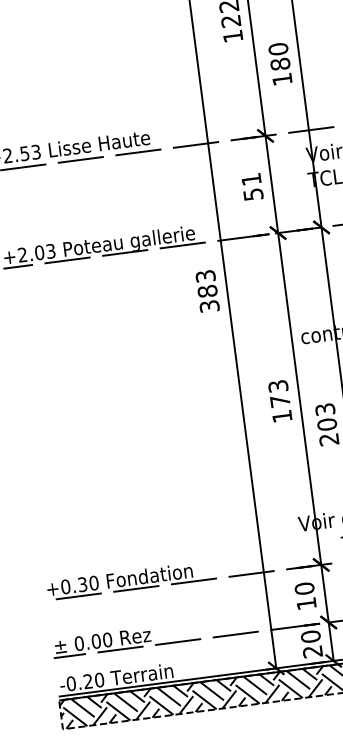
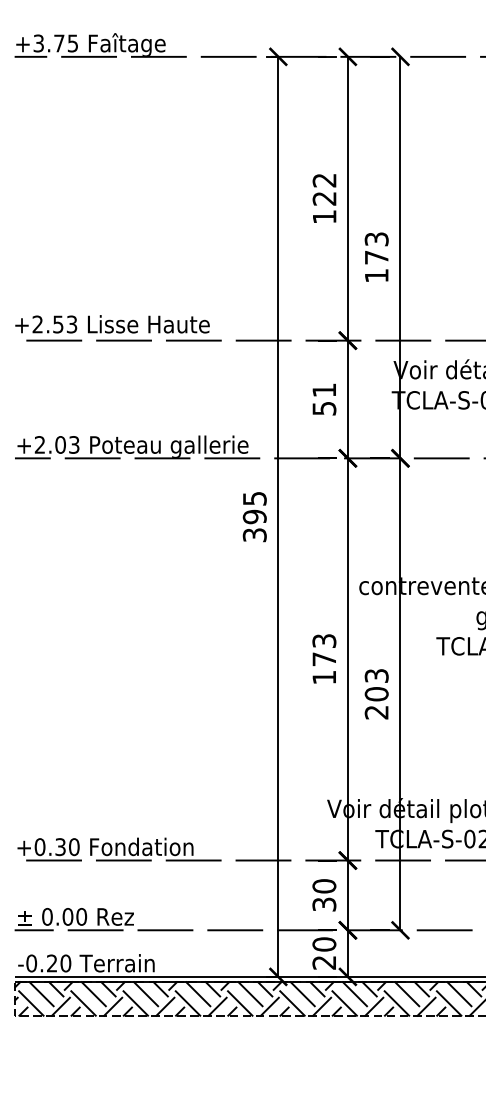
text: (279, 56) -> (376, 248), 180 -> 173
text: (206, 283) -> (254, 507), 383 -> 395
text: (306, 603) -> (324, 904), 10 -> 30

